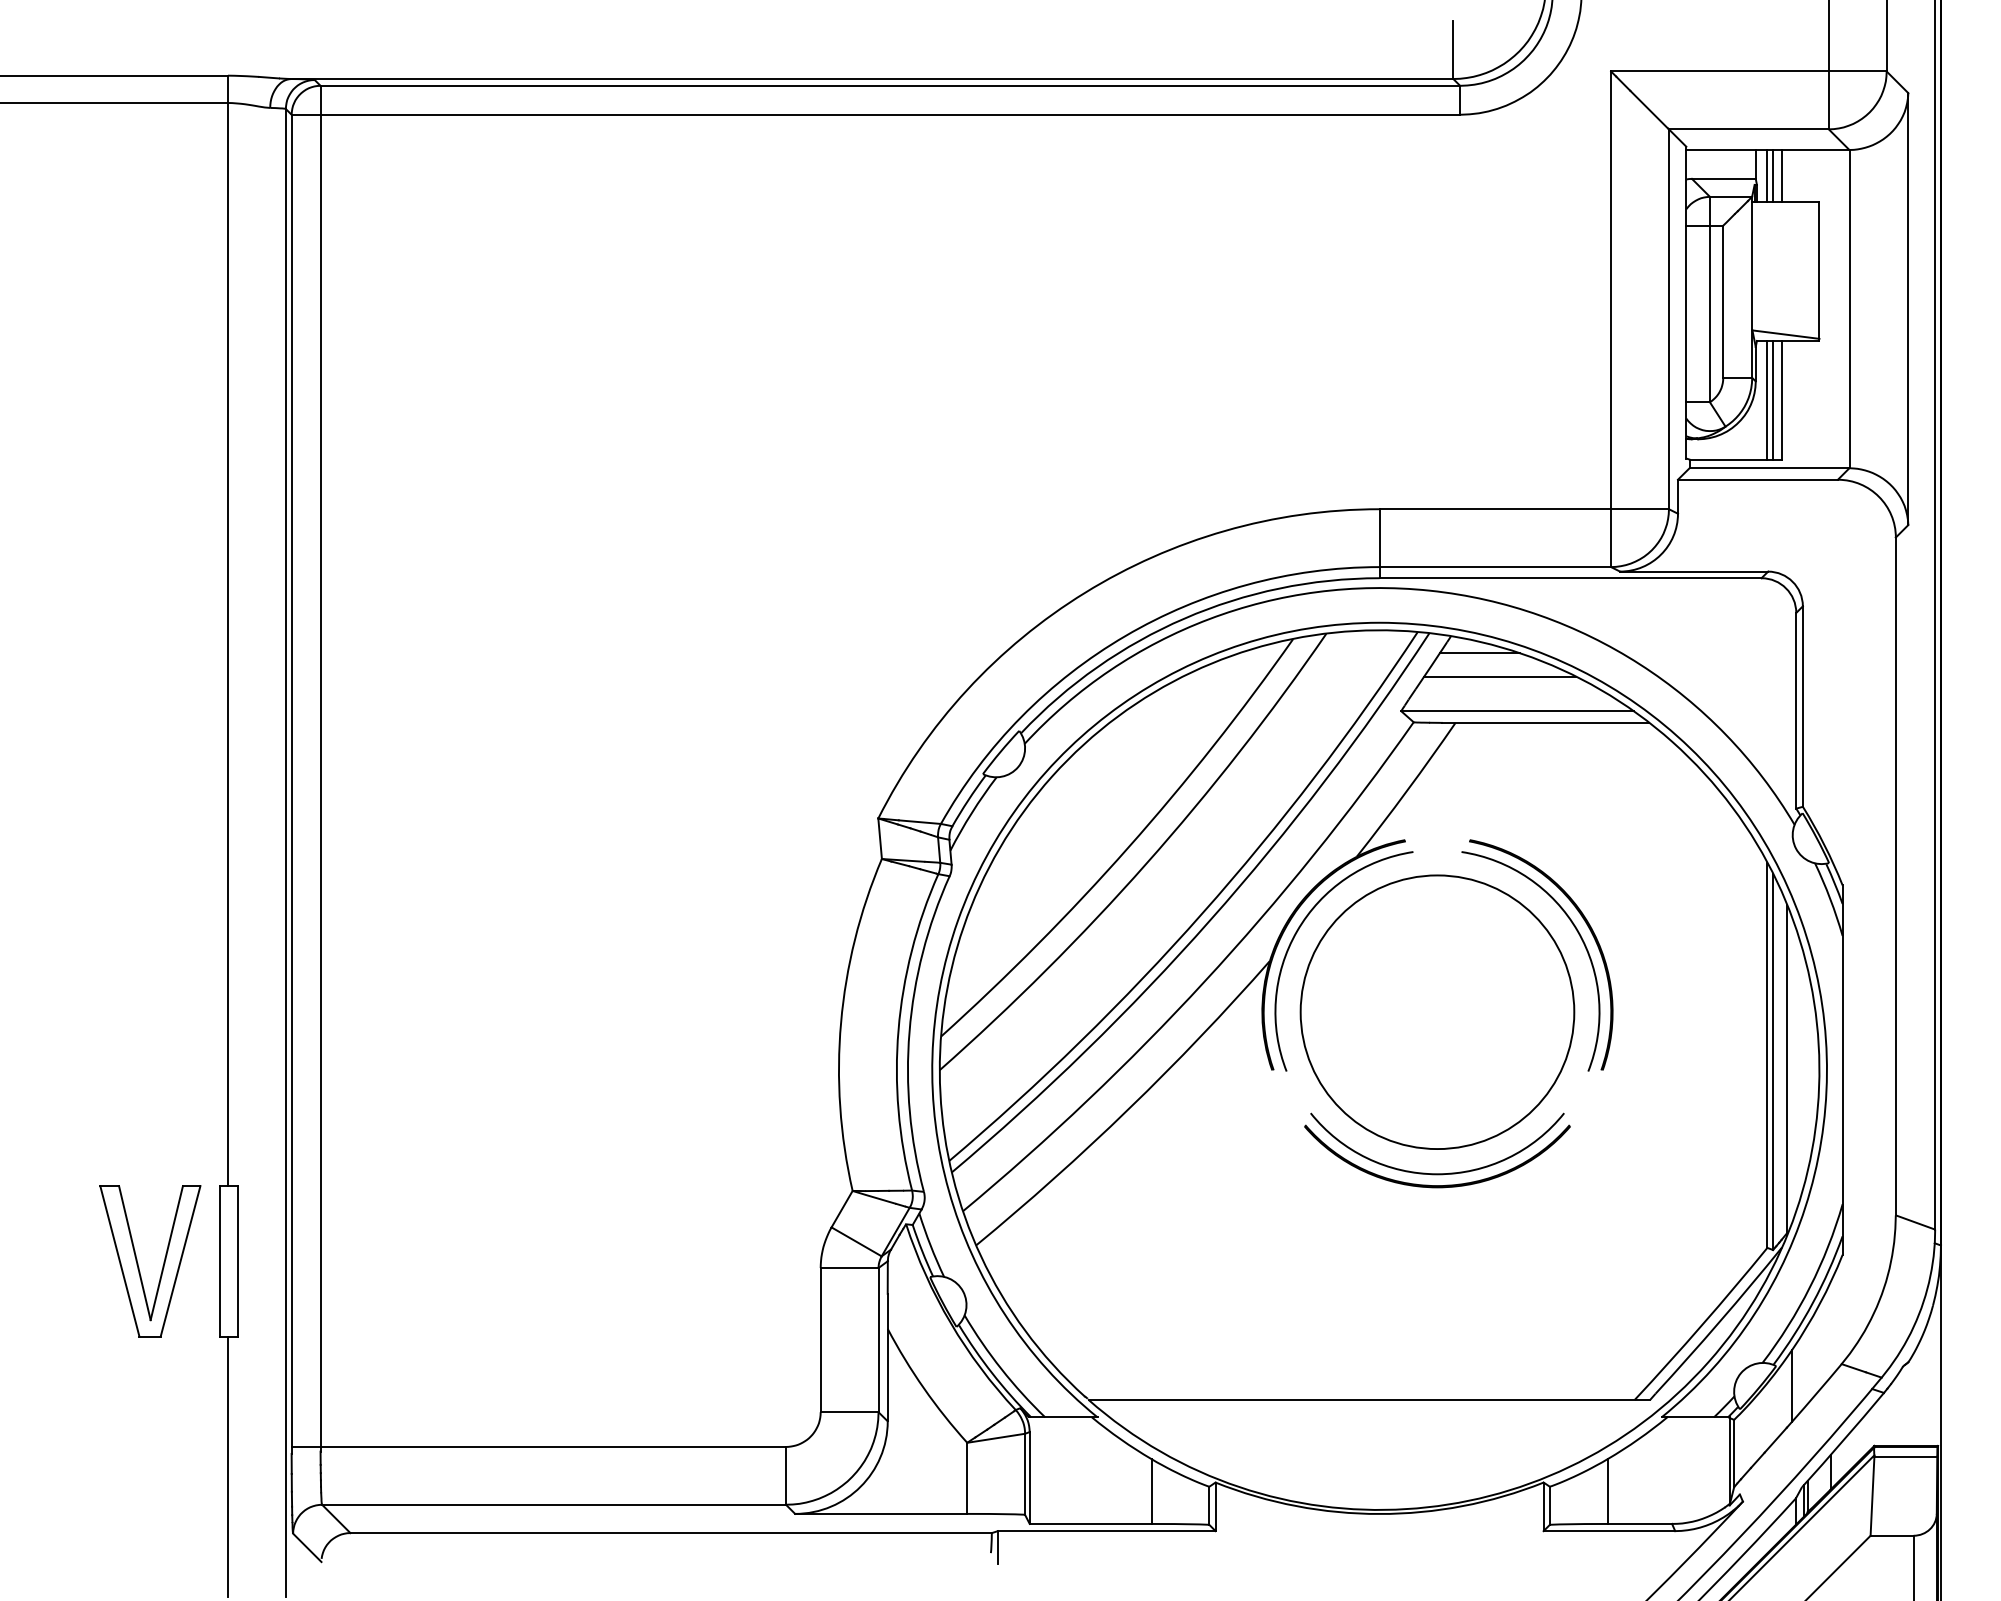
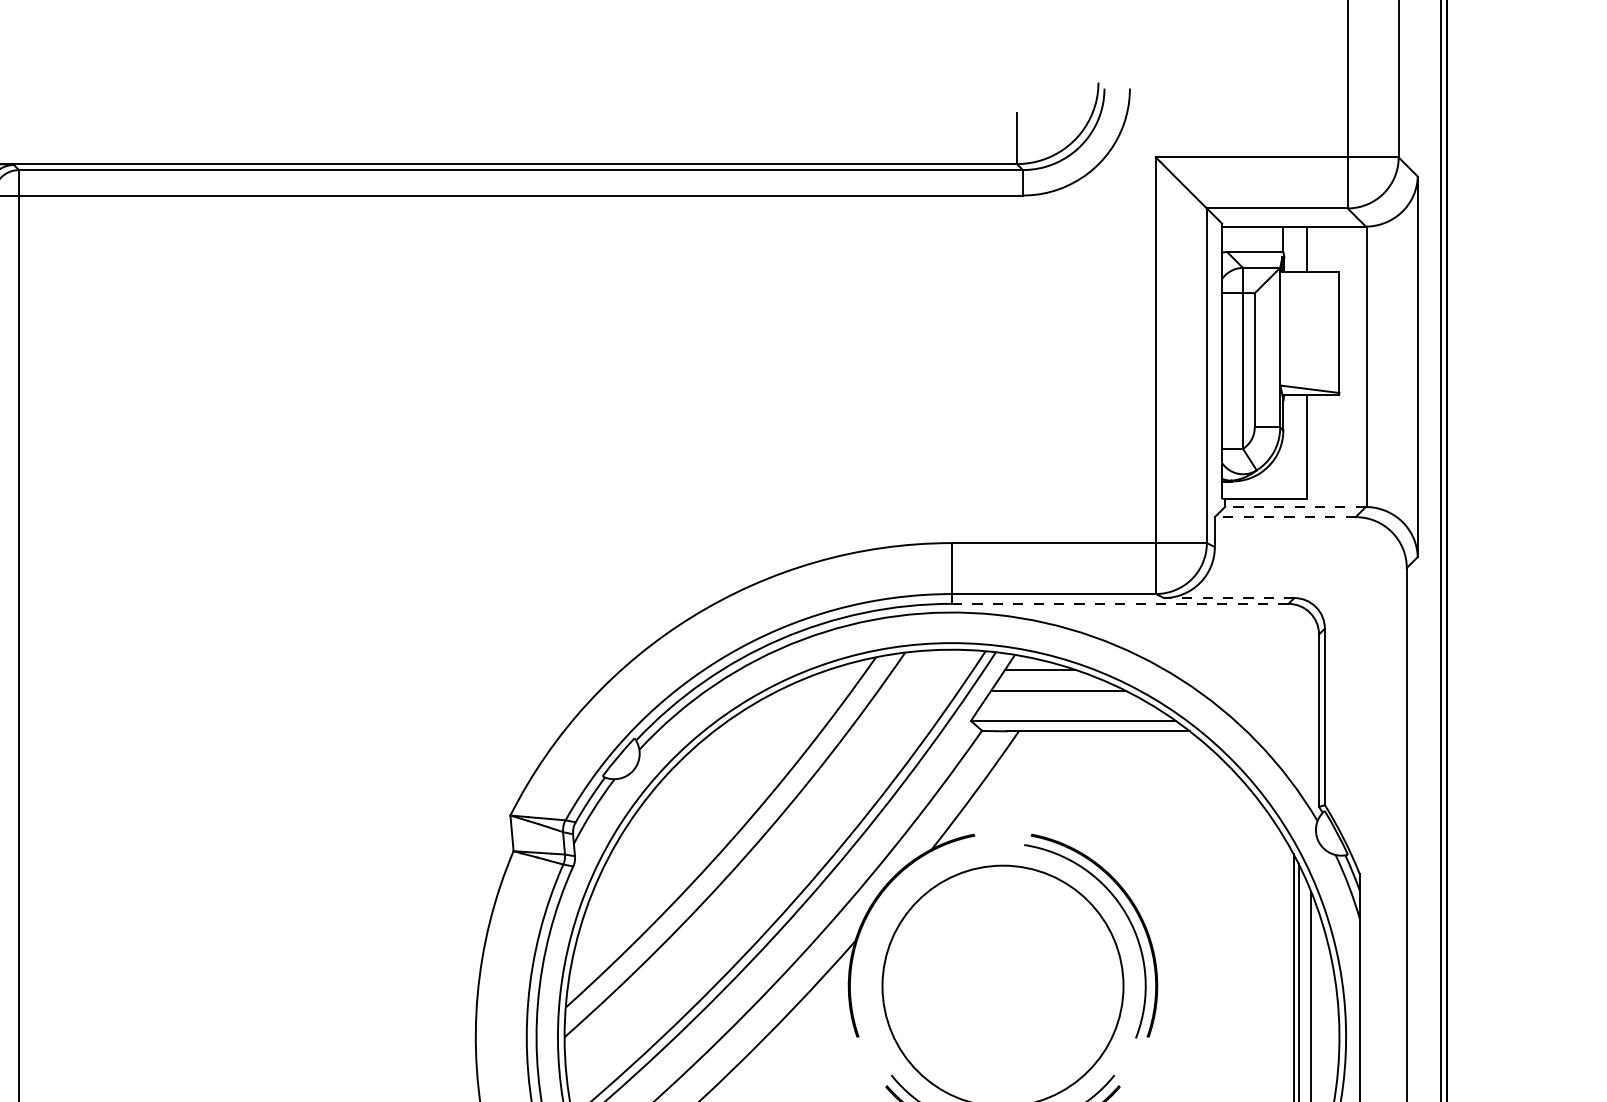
line: (1767, 175) -> (1293, 249), removed
line: (1773, 175) -> (1299, 249), removed
line: (1767, 399) -> (1293, 446), removed
line: (1773, 399) -> (1299, 446), removed
line: (1769, 468) -> (1295, 507), solid -> dashed
line: (1757, 479) -> (1284, 516), solid -> dashed
line: (1693, 571) -> (1228, 597), solid -> dashed
line: (1570, 578) -> (1120, 604), solid -> dashed
arc: (1298, 931) -> (880, 915), removed

